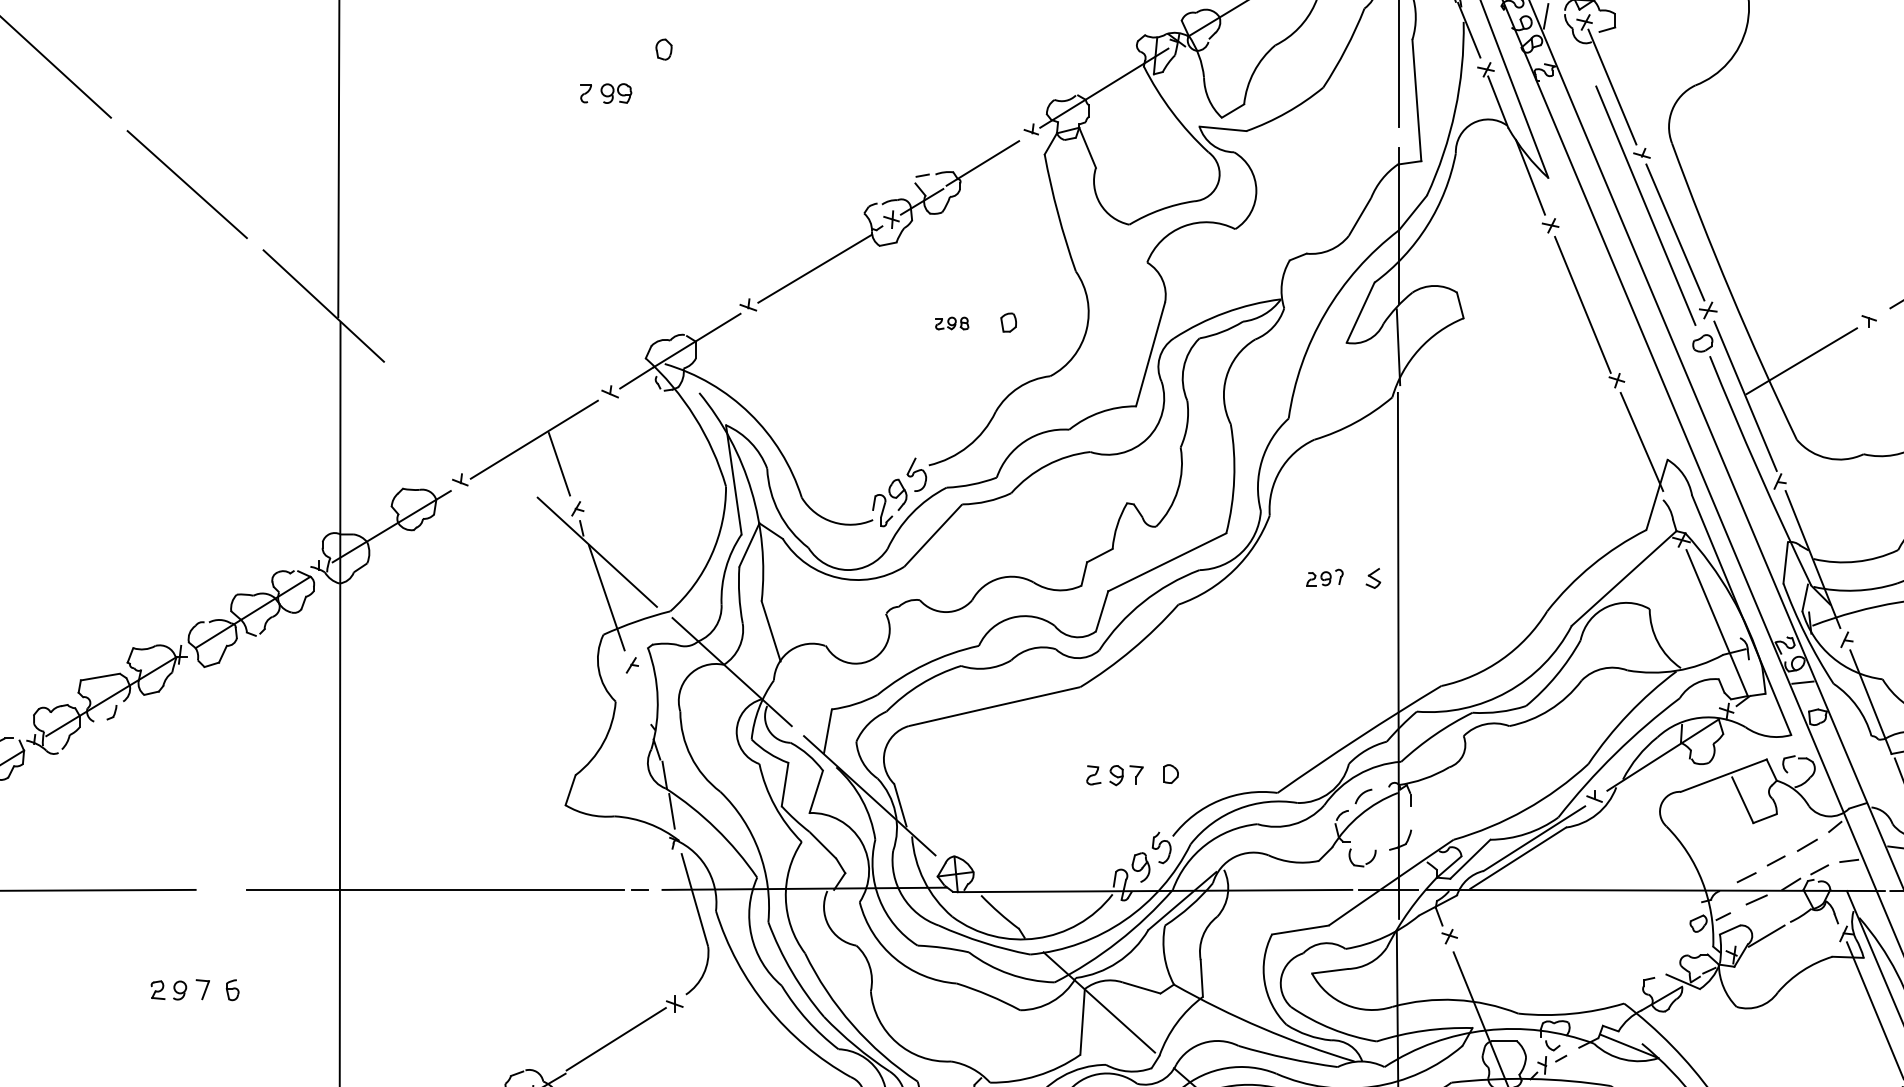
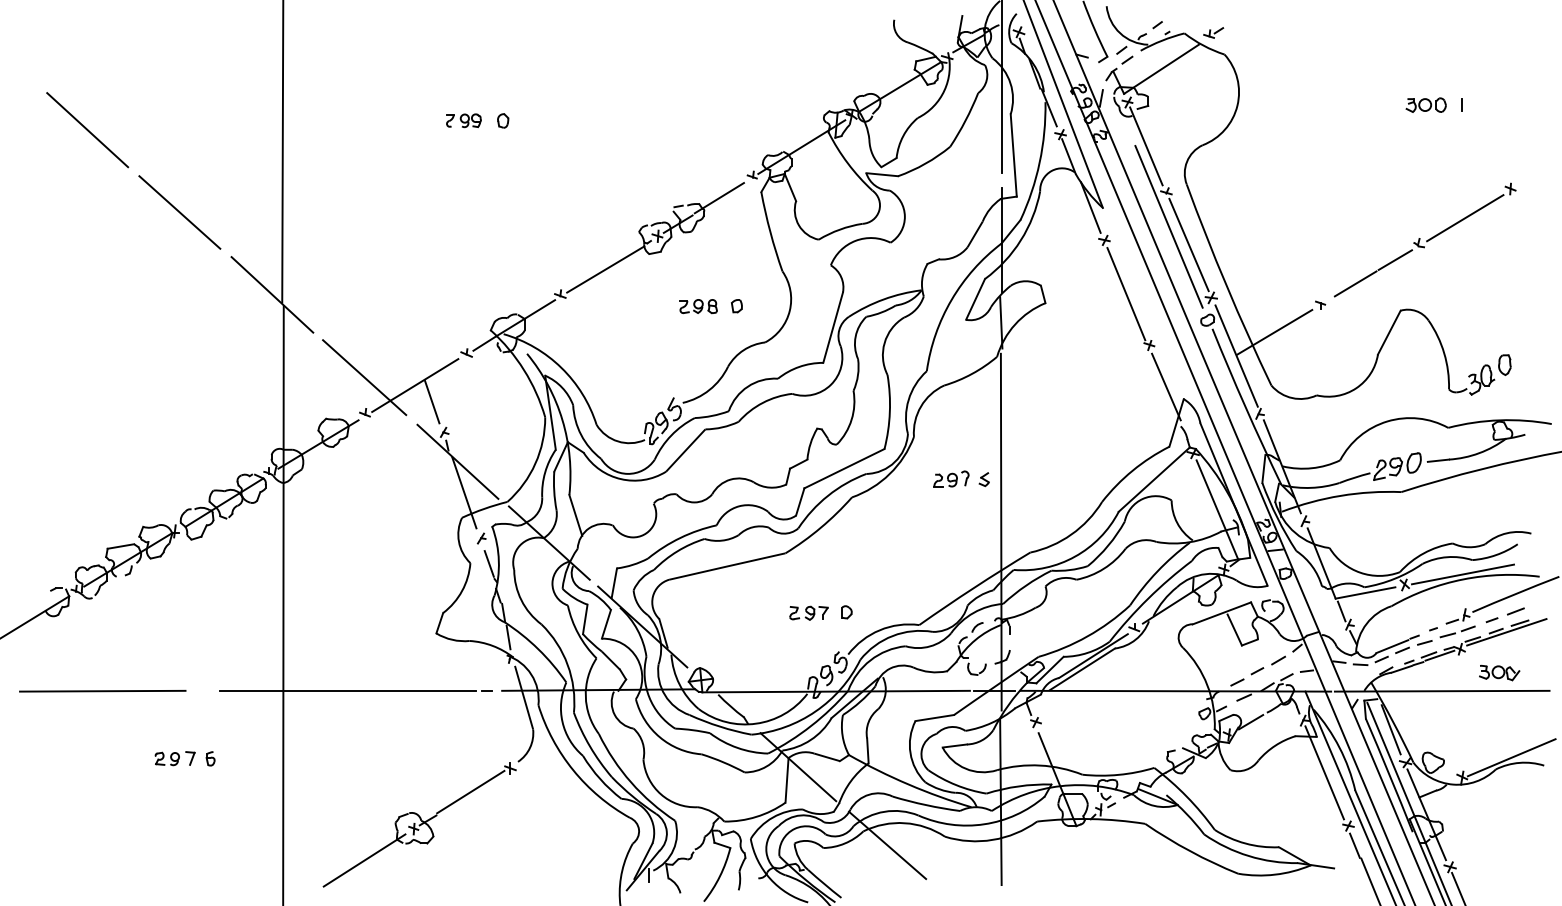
part: (605, 93) -> (463, 120), moved
part: (952, 323) -> (698, 306), size x1.67
line: (459, 427) -> (364, 377), added
part: (1325, 576) -> (951, 478), size x1.43
line: (642, 702) -> (488, 563), added

